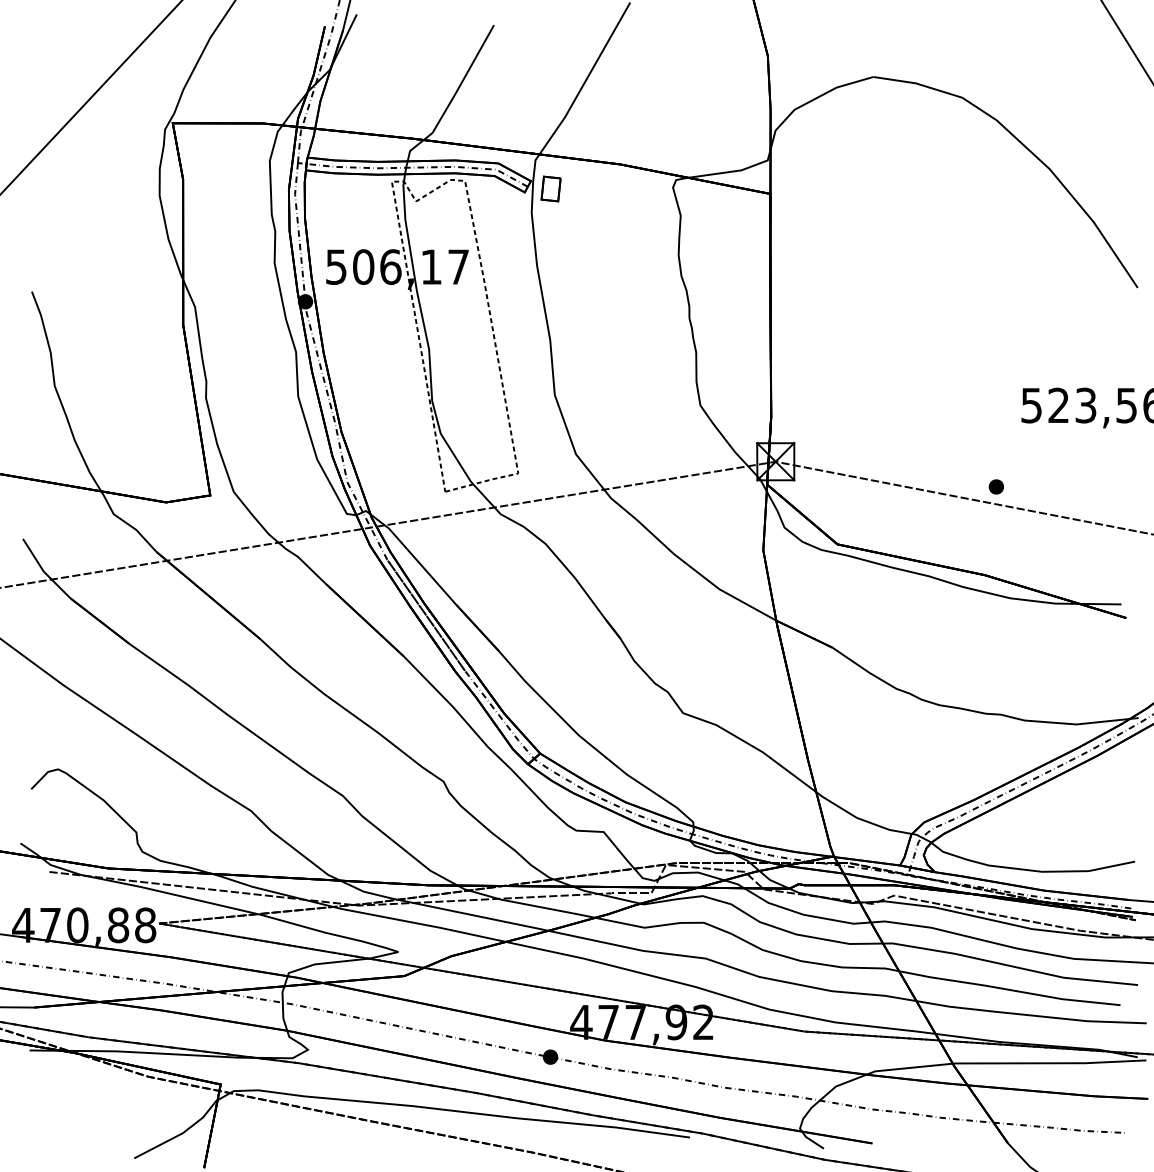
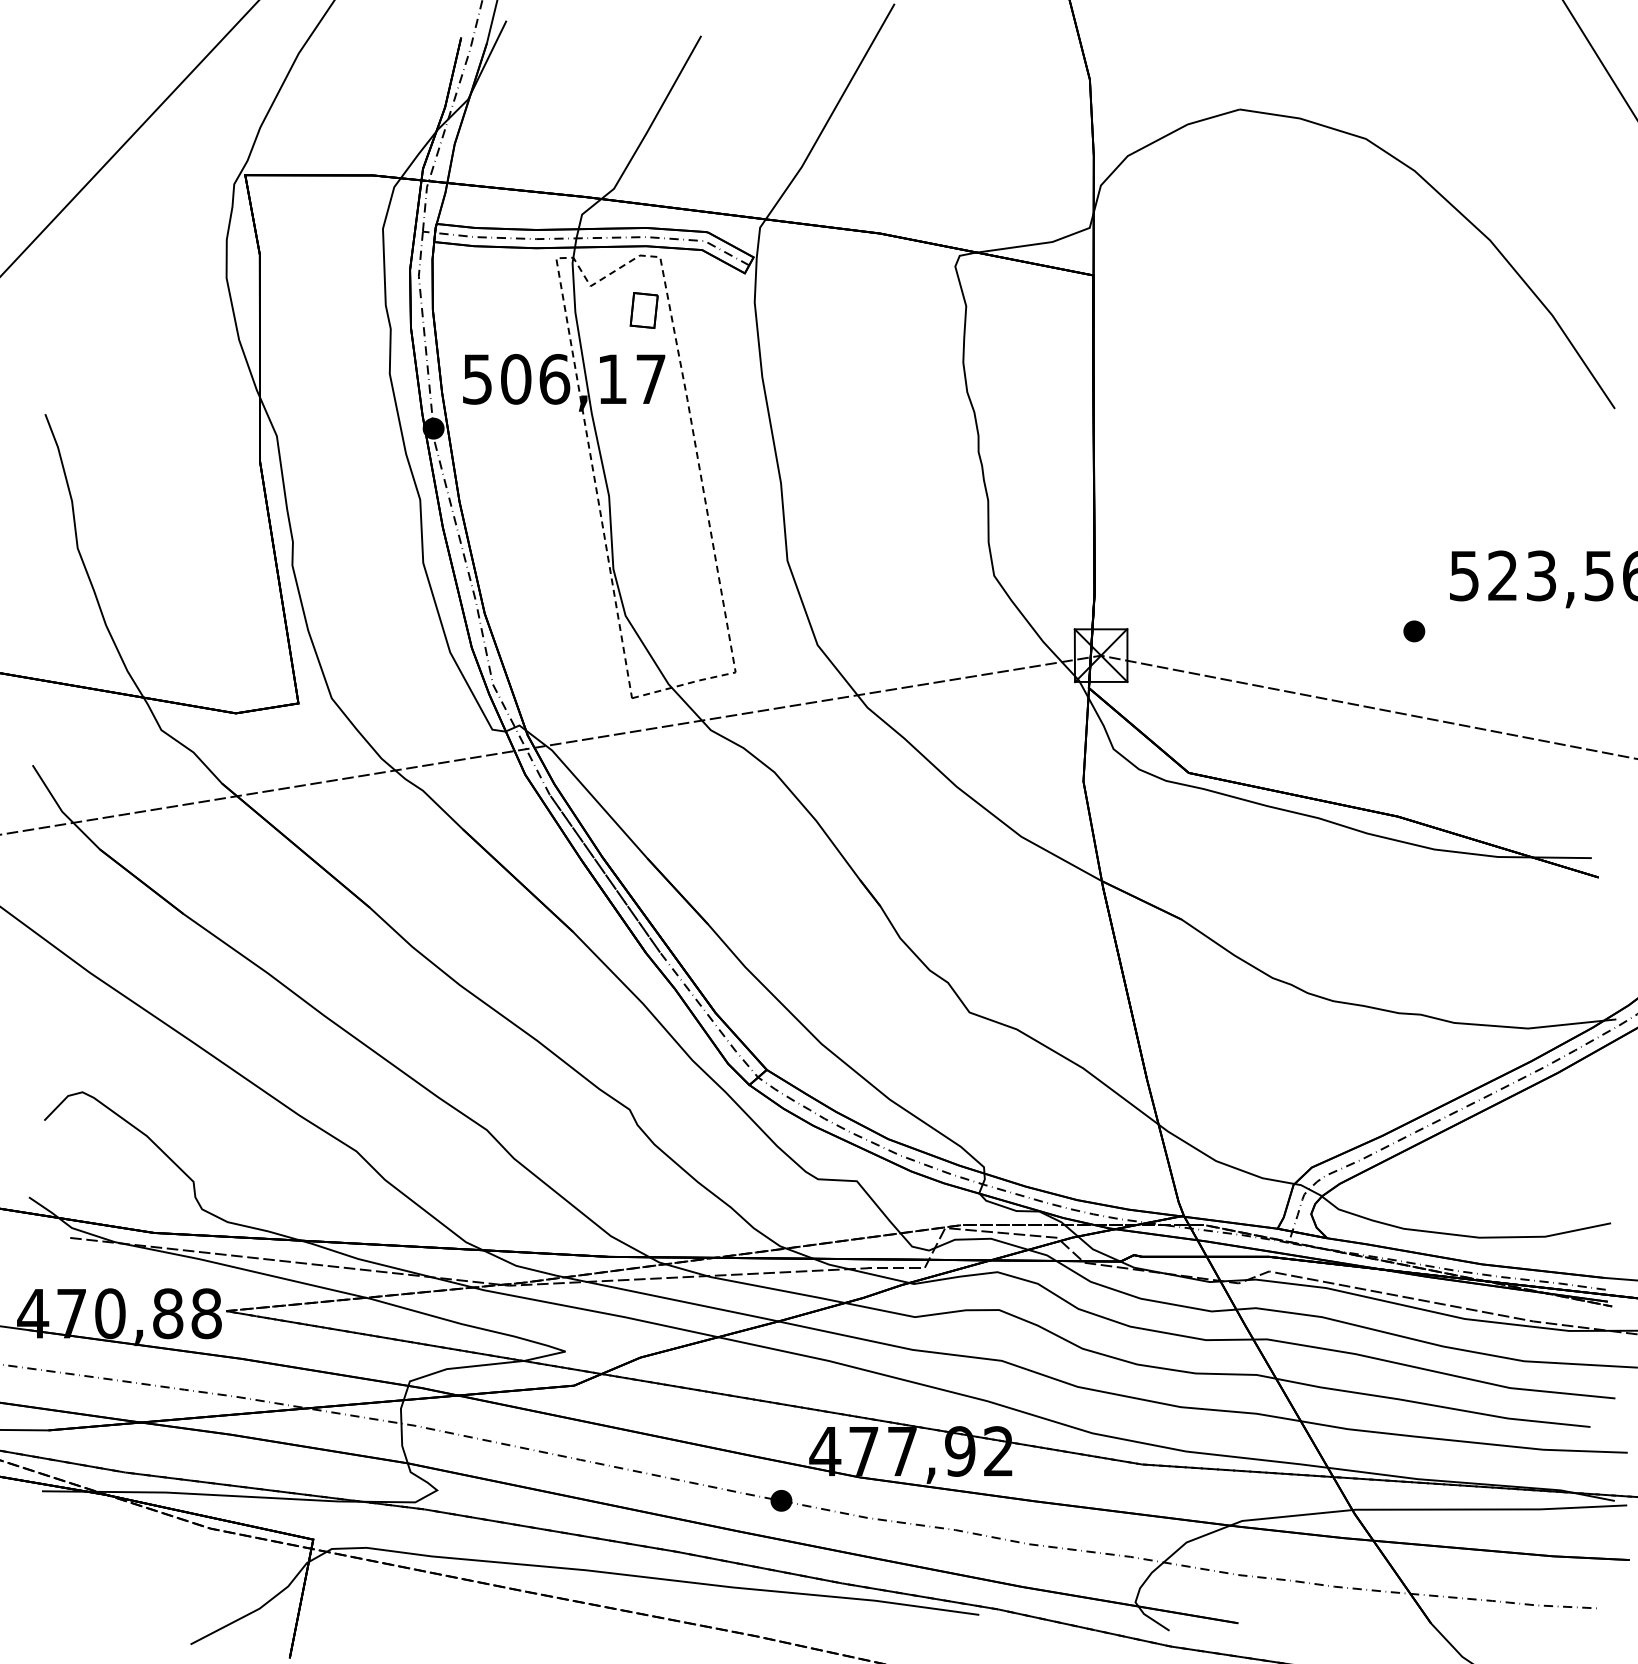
part: (550, 189) -> (643, 310), moved
part: (996, 487) -> (1414, 631), moved

